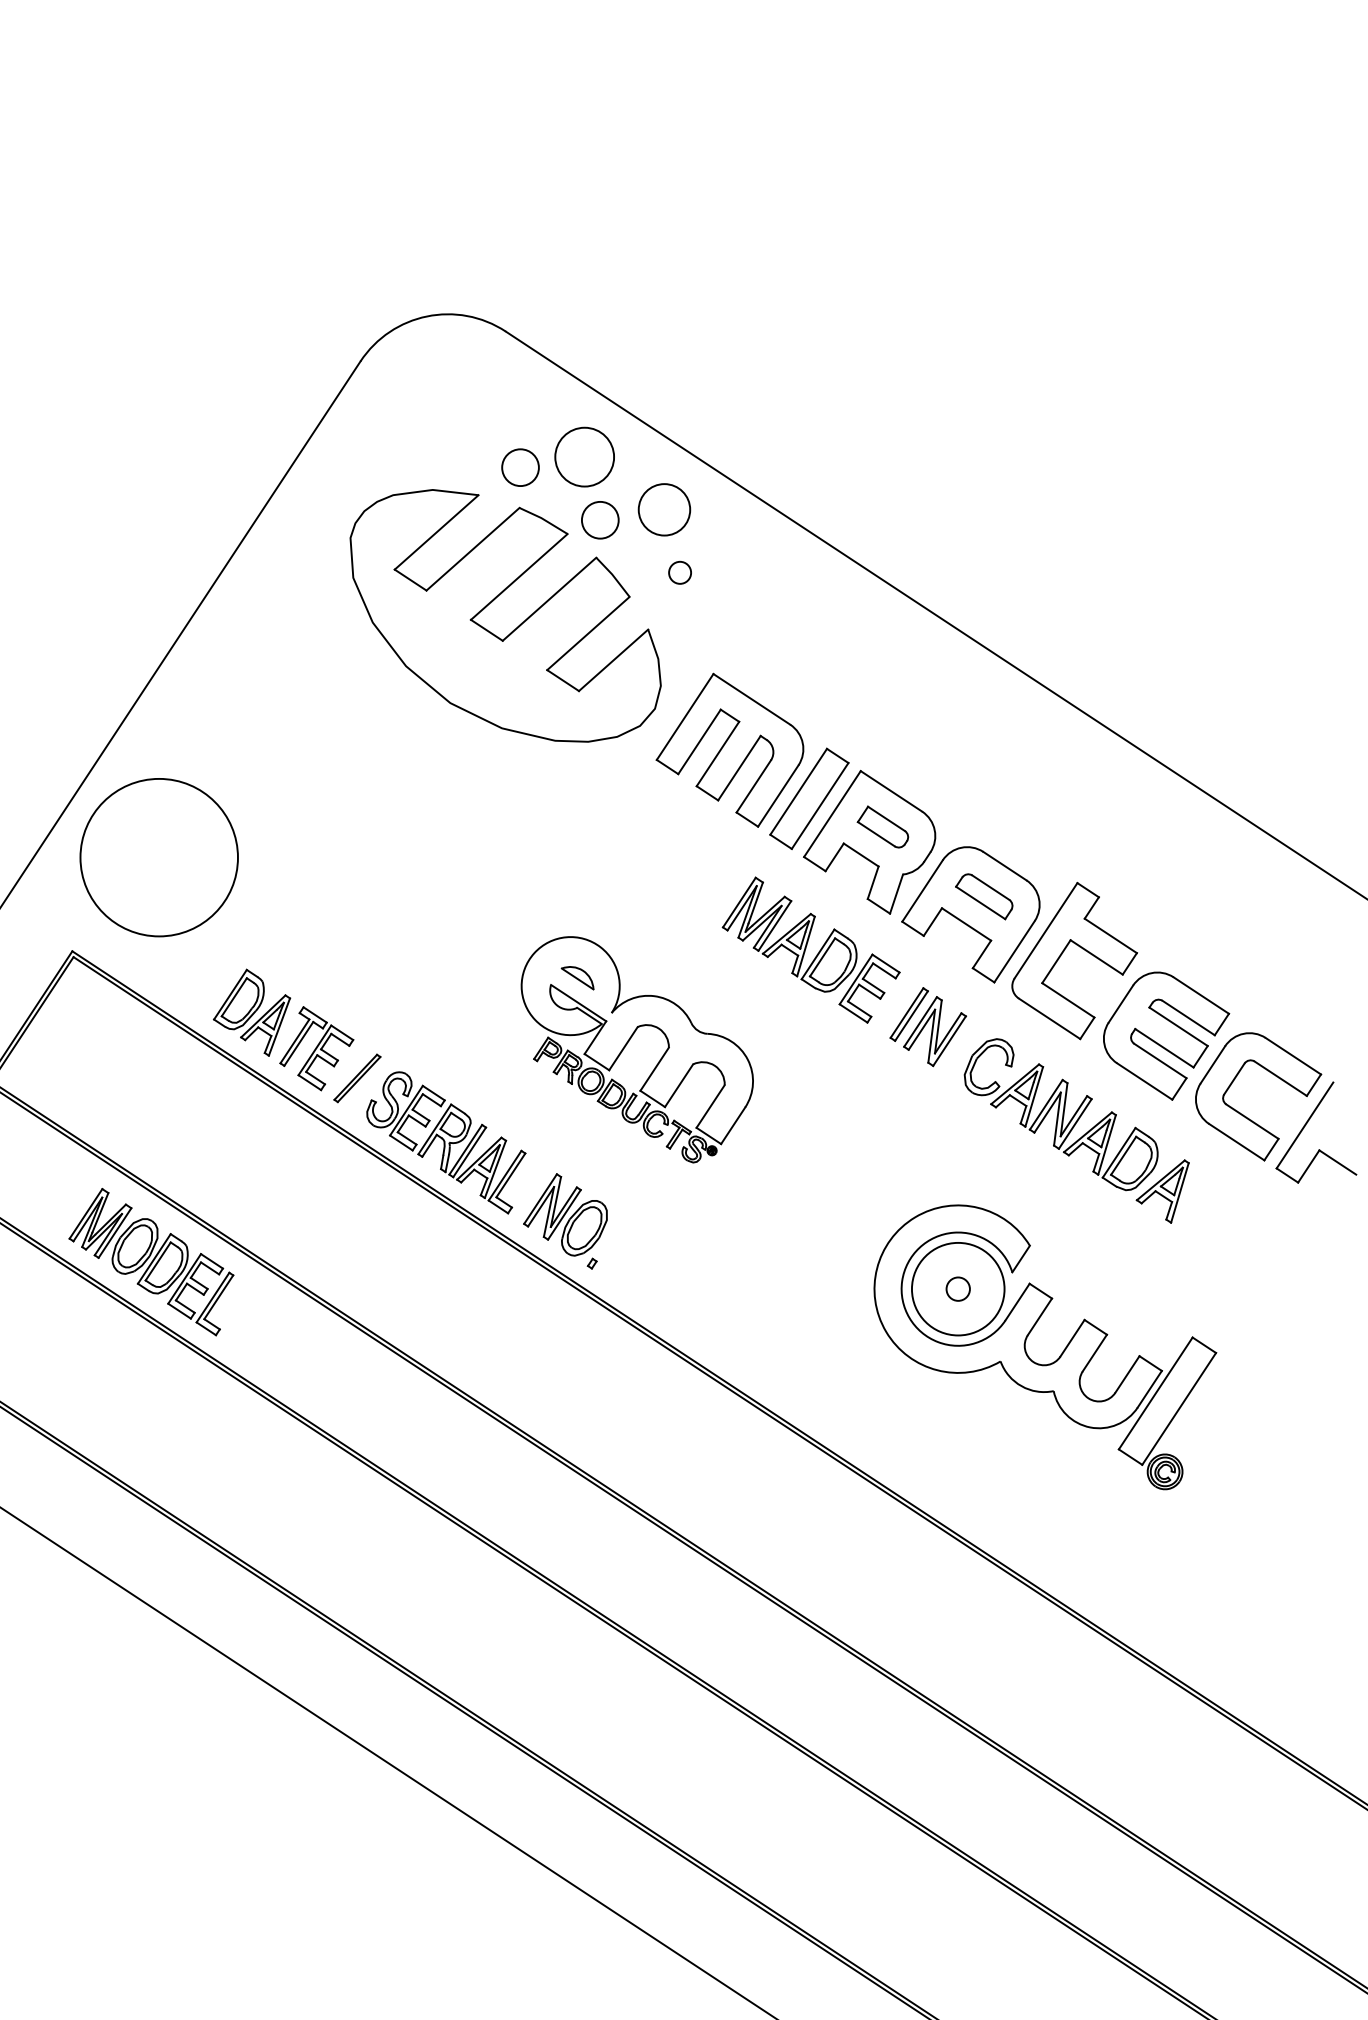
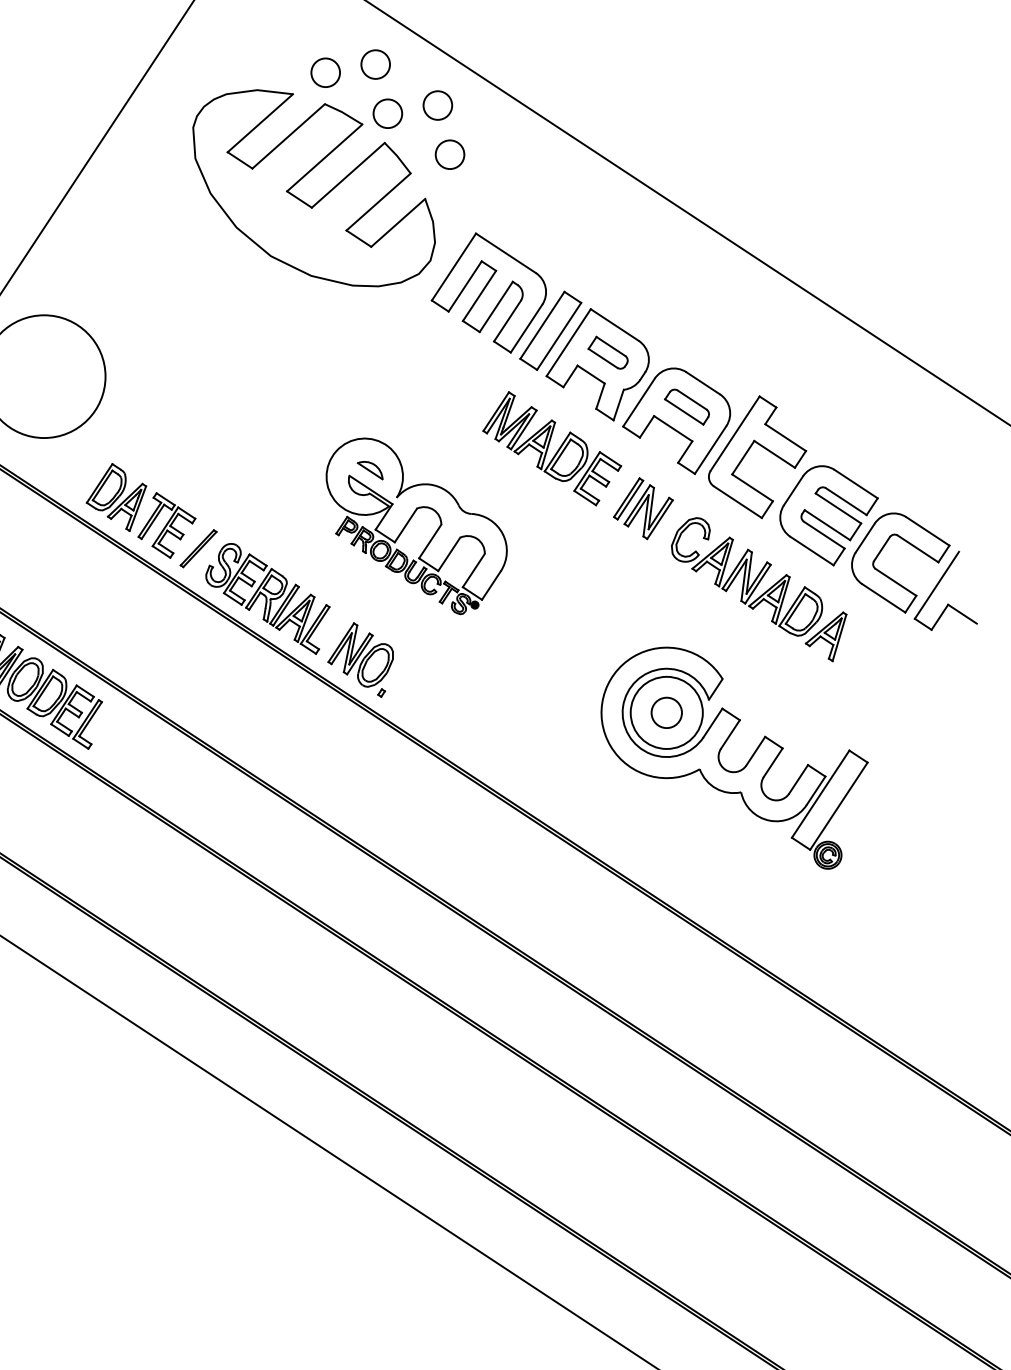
circle: (584, 456) -> (375, 64), size x0.62
circle: (664, 509) -> (437, 105), size x0.71
circle: (679, 572) -> (449, 154), size x1.67
circle: (957, 1288) -> (666, 712), size x1.67

